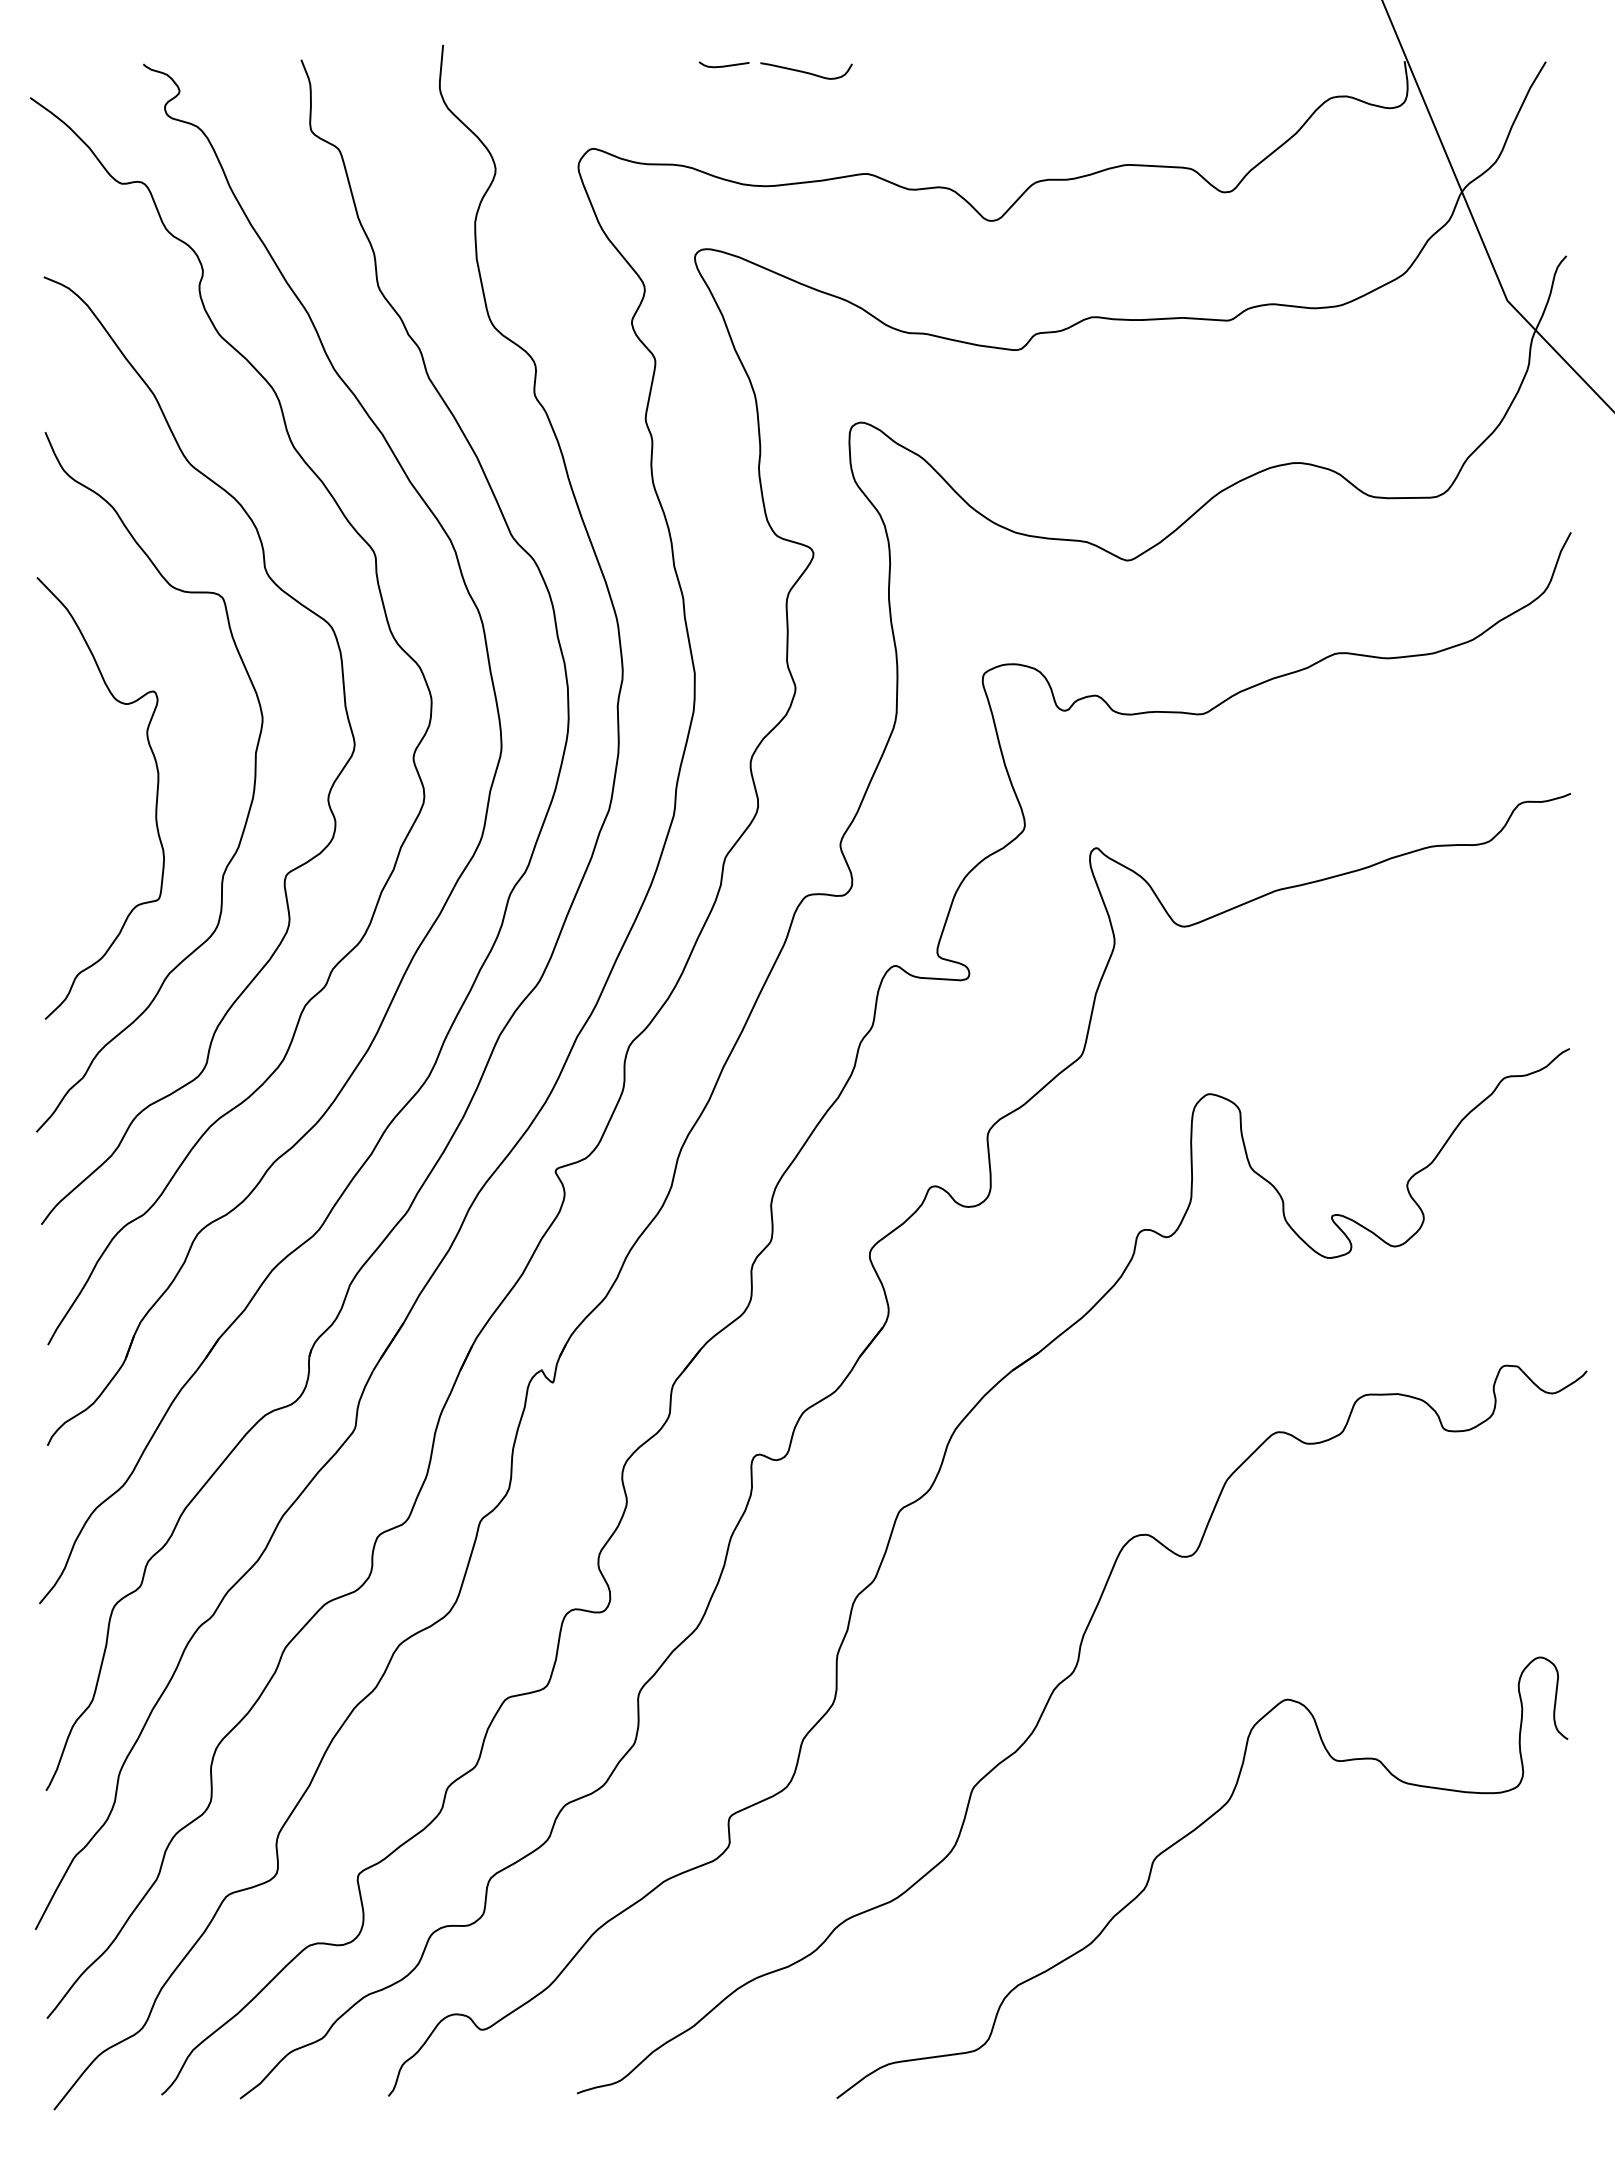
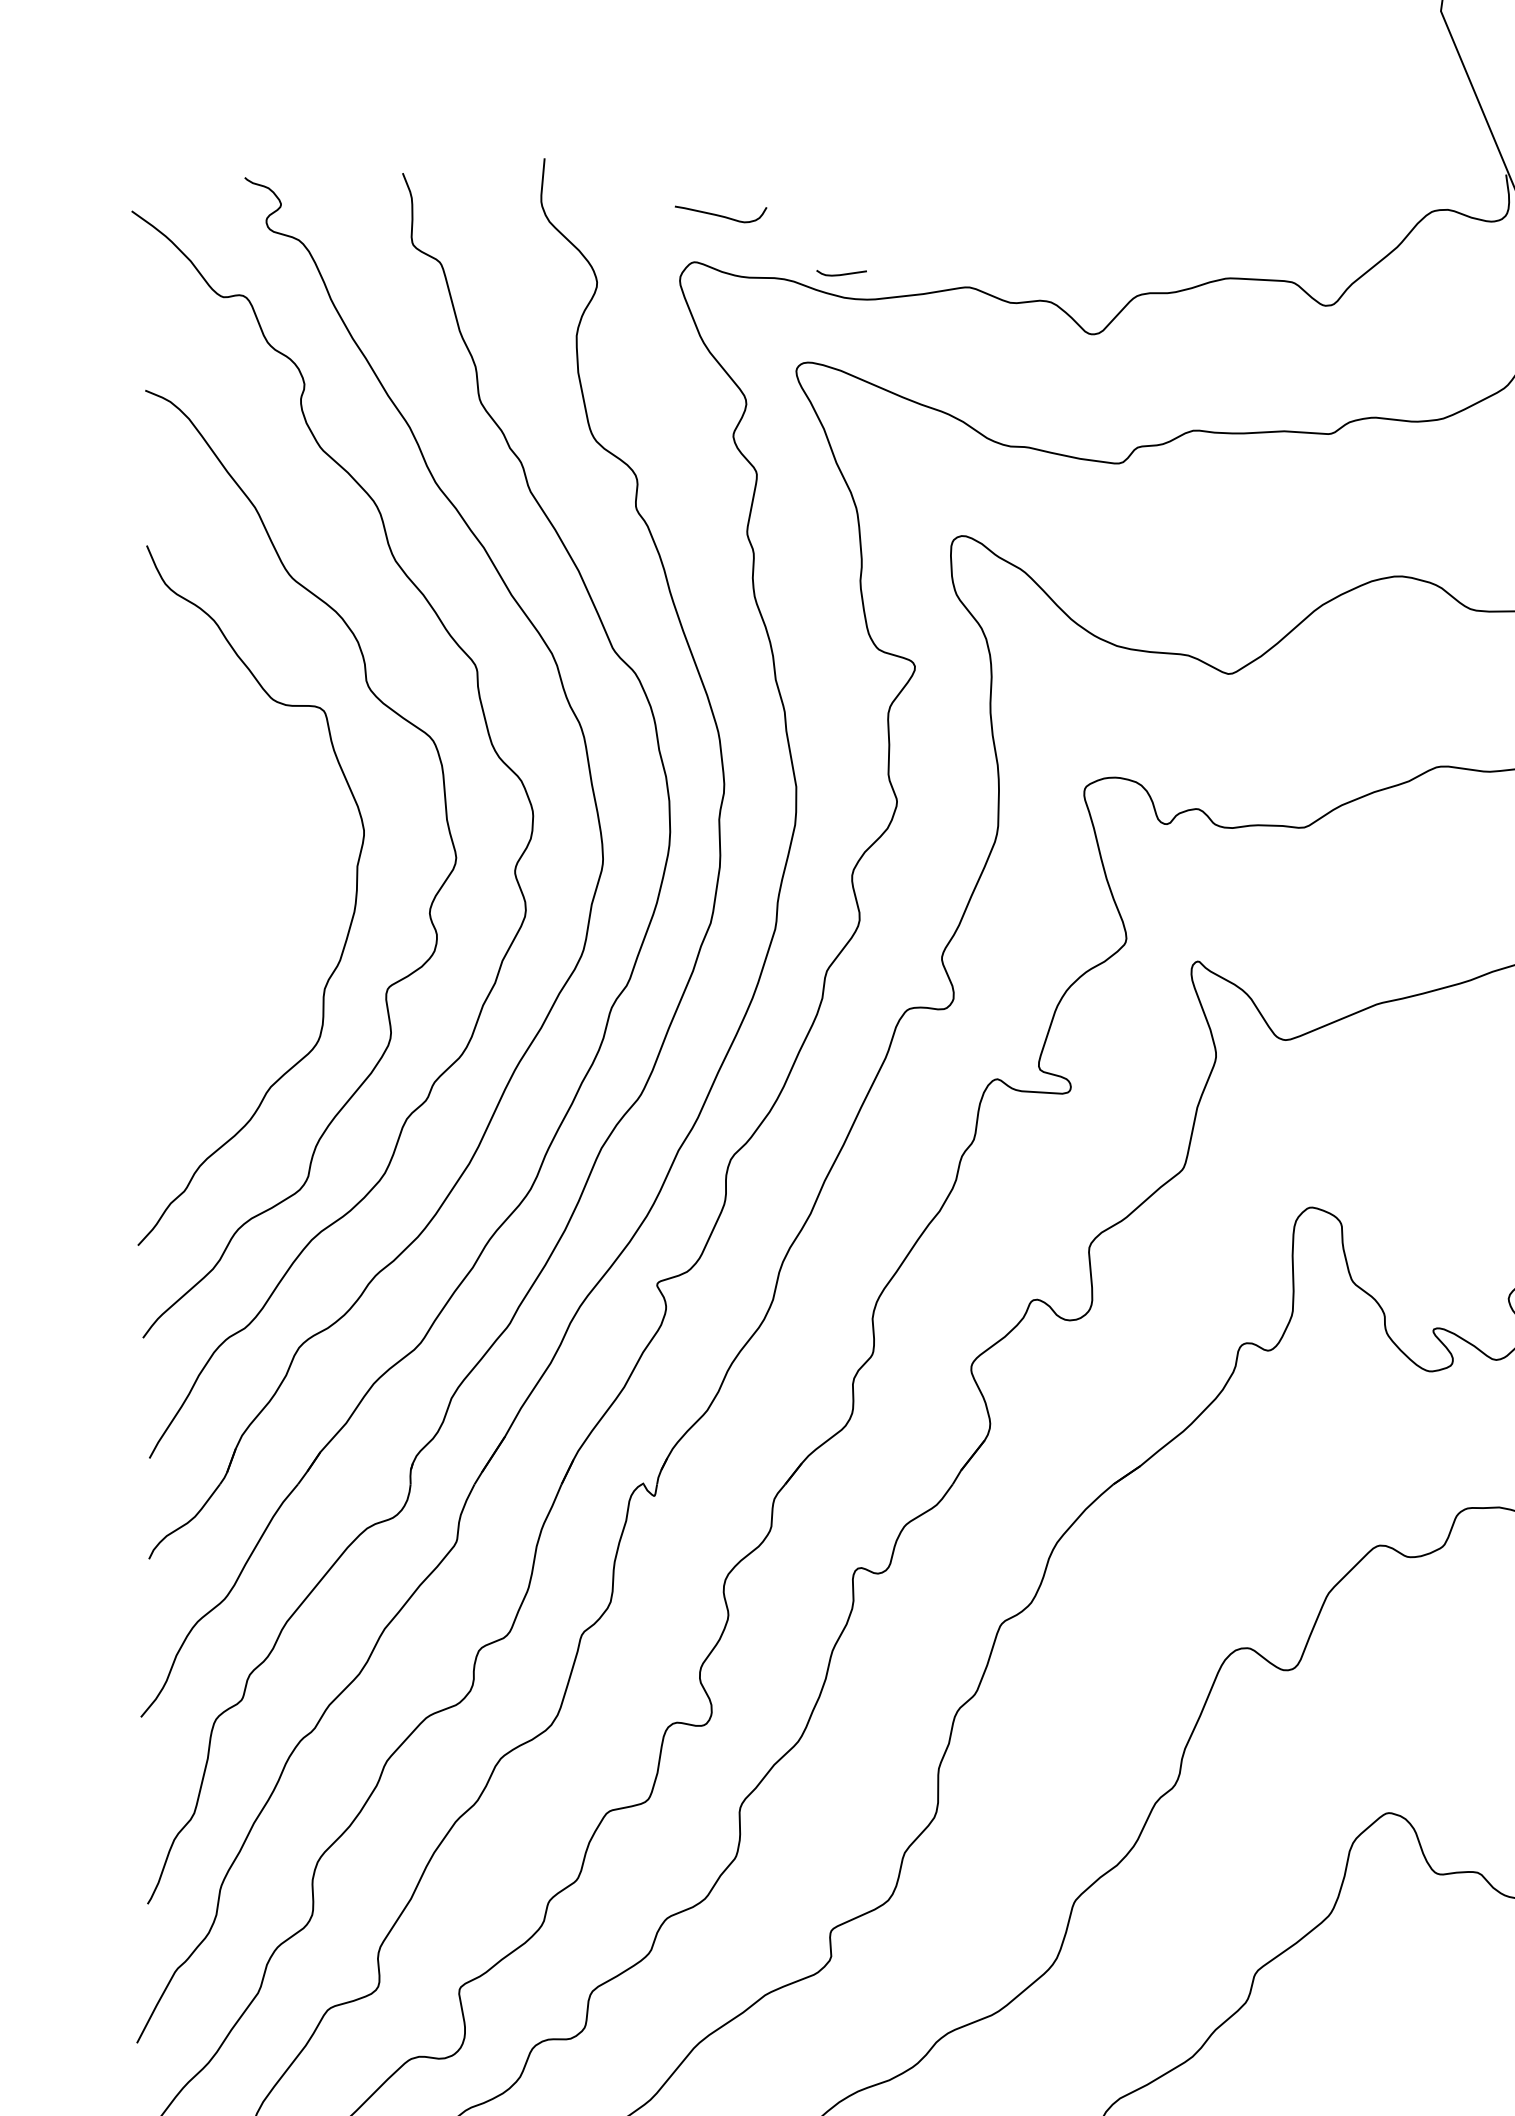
curve: (723, 65) -> (841, 273), moved
curve: (806, 71) -> (721, 214), moved
curve: (155, 803) -> (257, 916), removed

